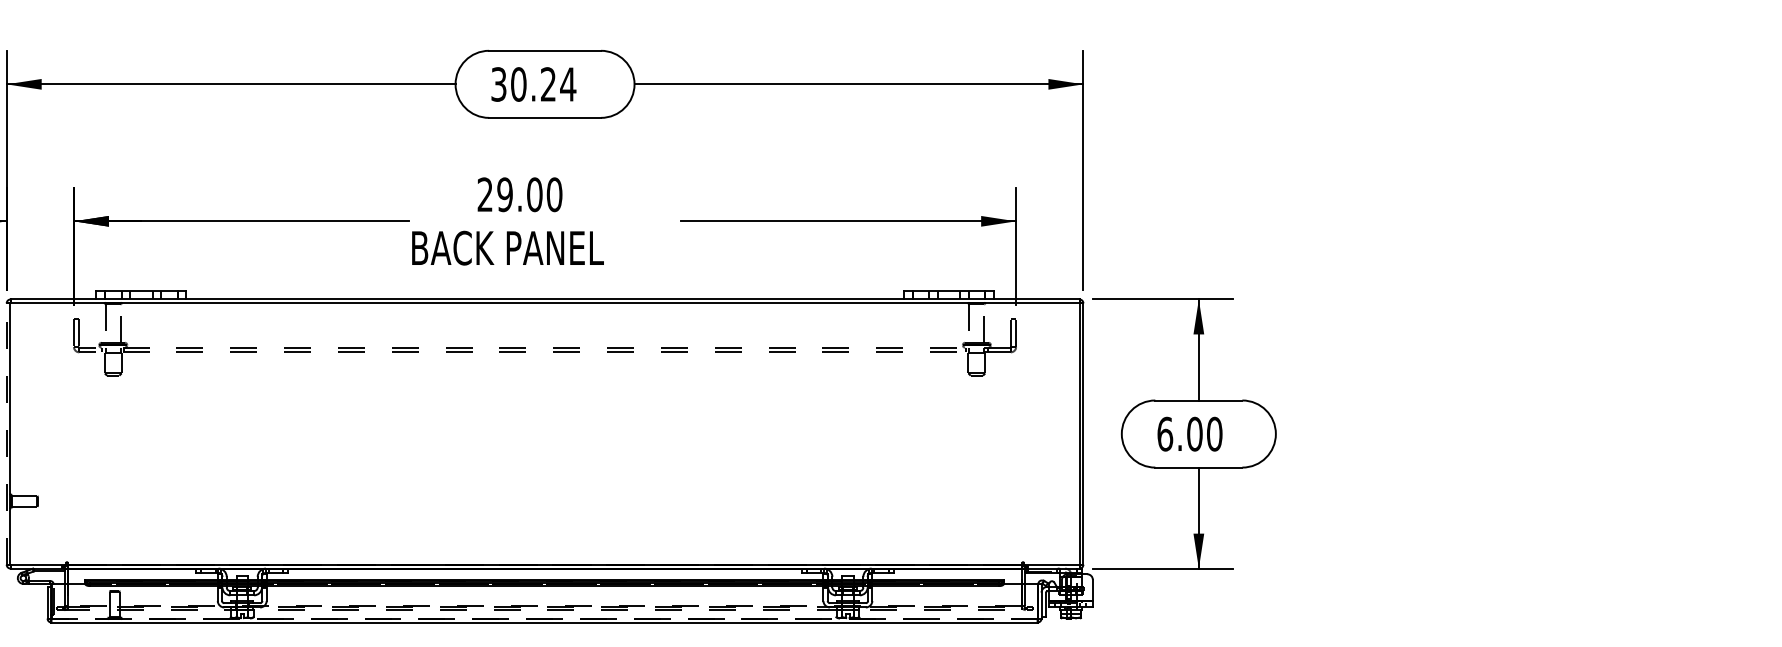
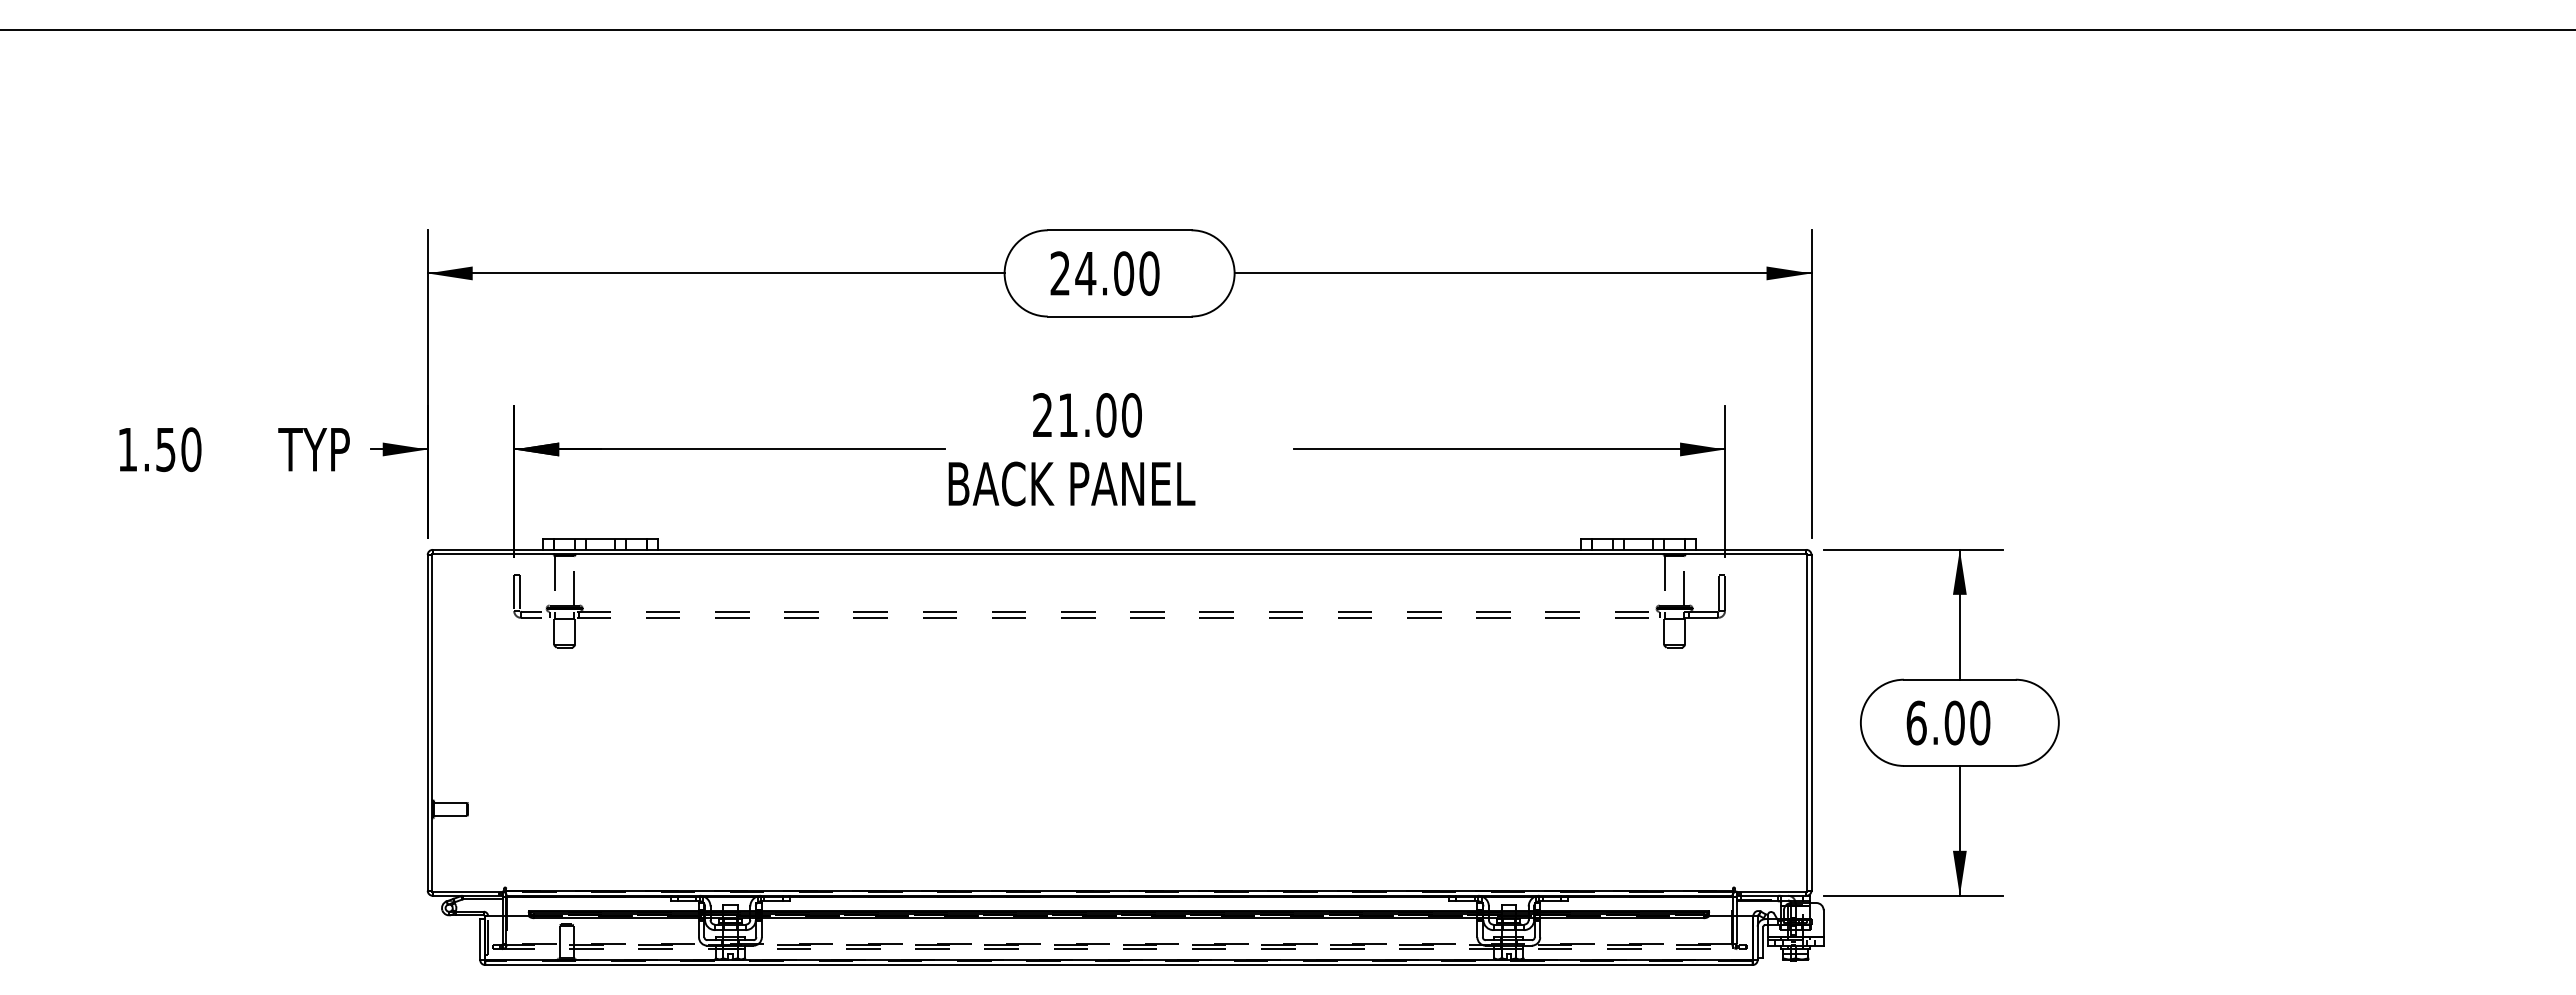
text: (533, 84) -> (1104, 273), 30.24 -> 24.00
text: (505, 194) -> (1068, 415), 29.00 -> 21.00
line: (6, 433) -> (427, 722), dashed -> solid
line: (544, 618) -> (1118, 959), dashed -> solid

